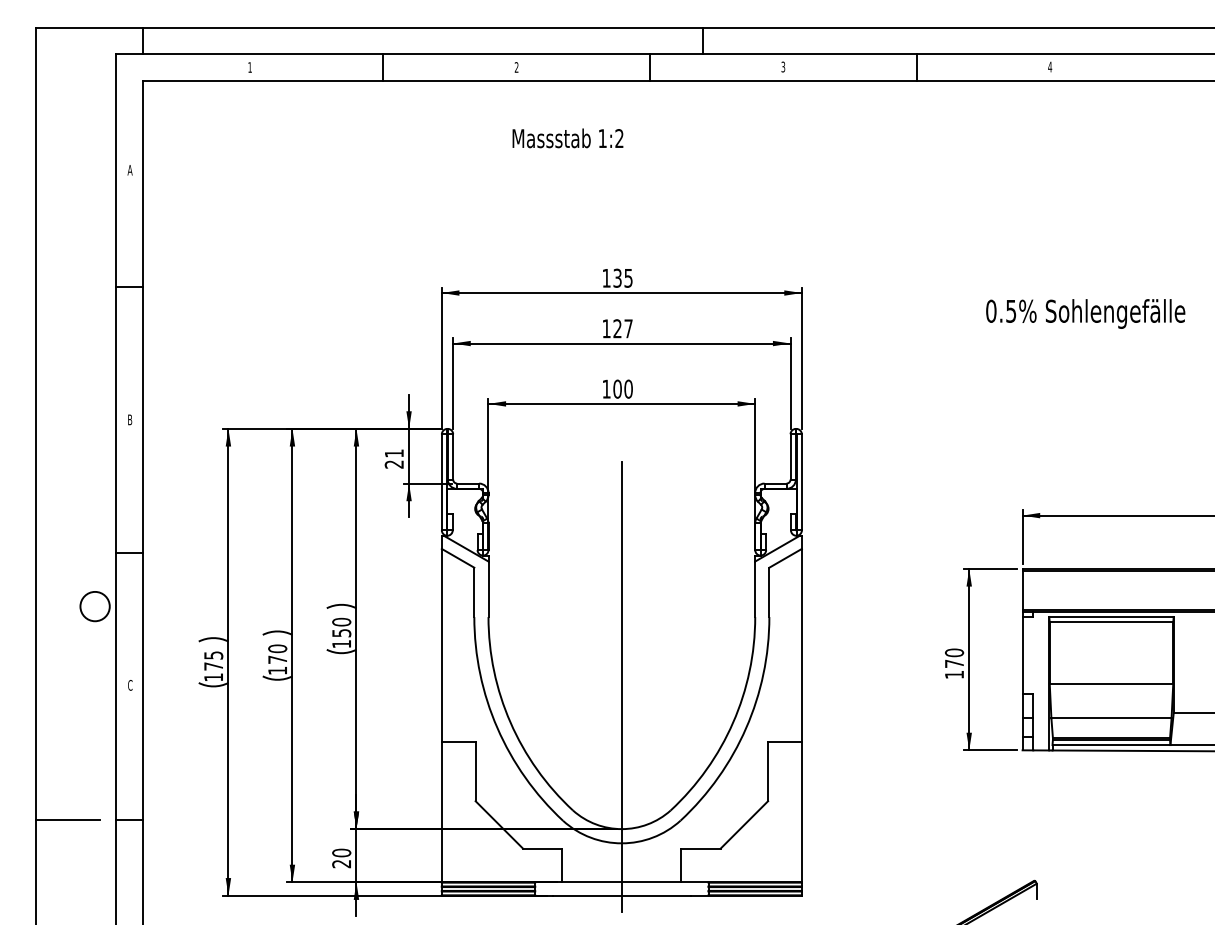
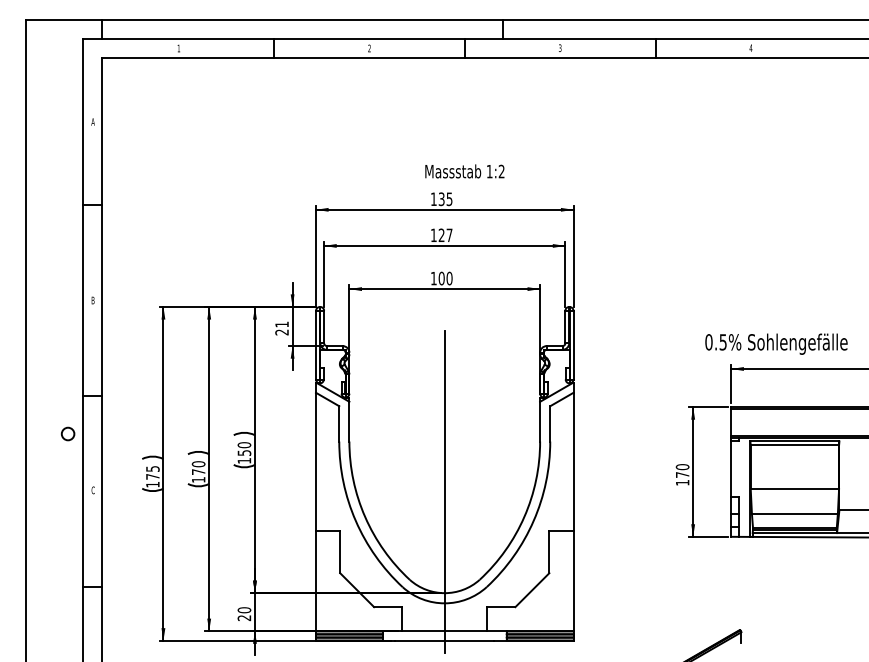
text: (567, 138) -> (464, 171), moved
text: (1085, 313) -> (776, 343), moved
circle: (94, 606) -> (67, 433), size x0.6
line: (68, 819) -> (49, 586), removed

